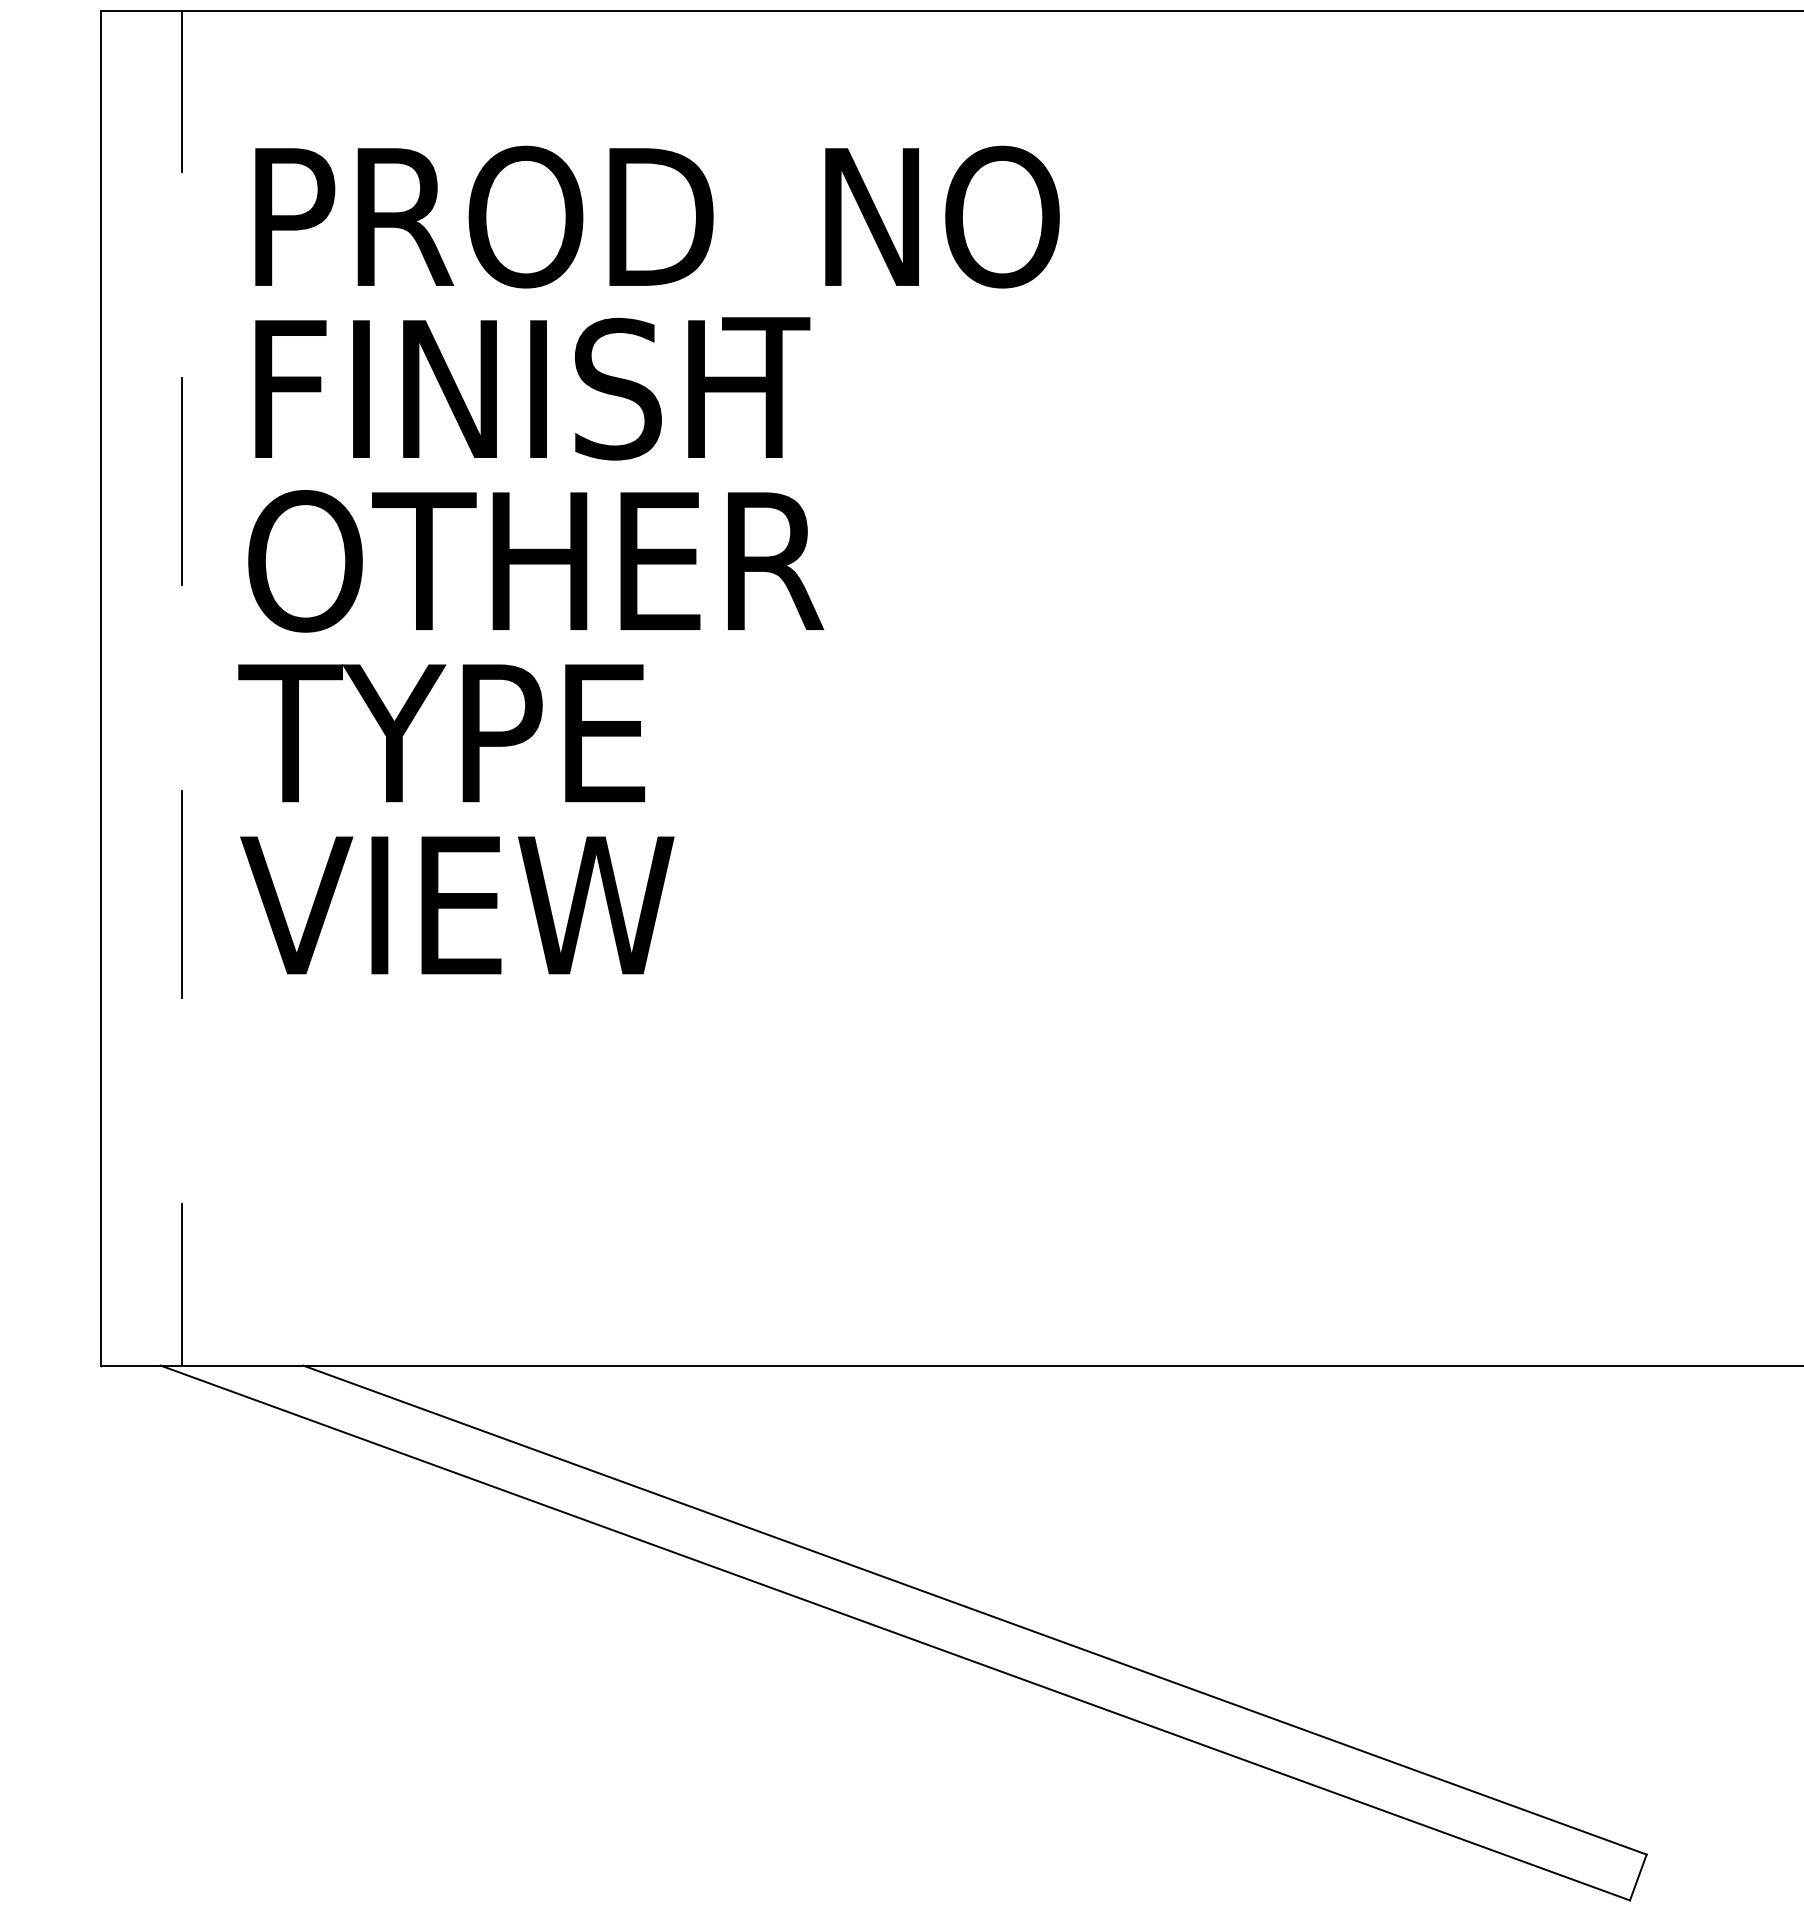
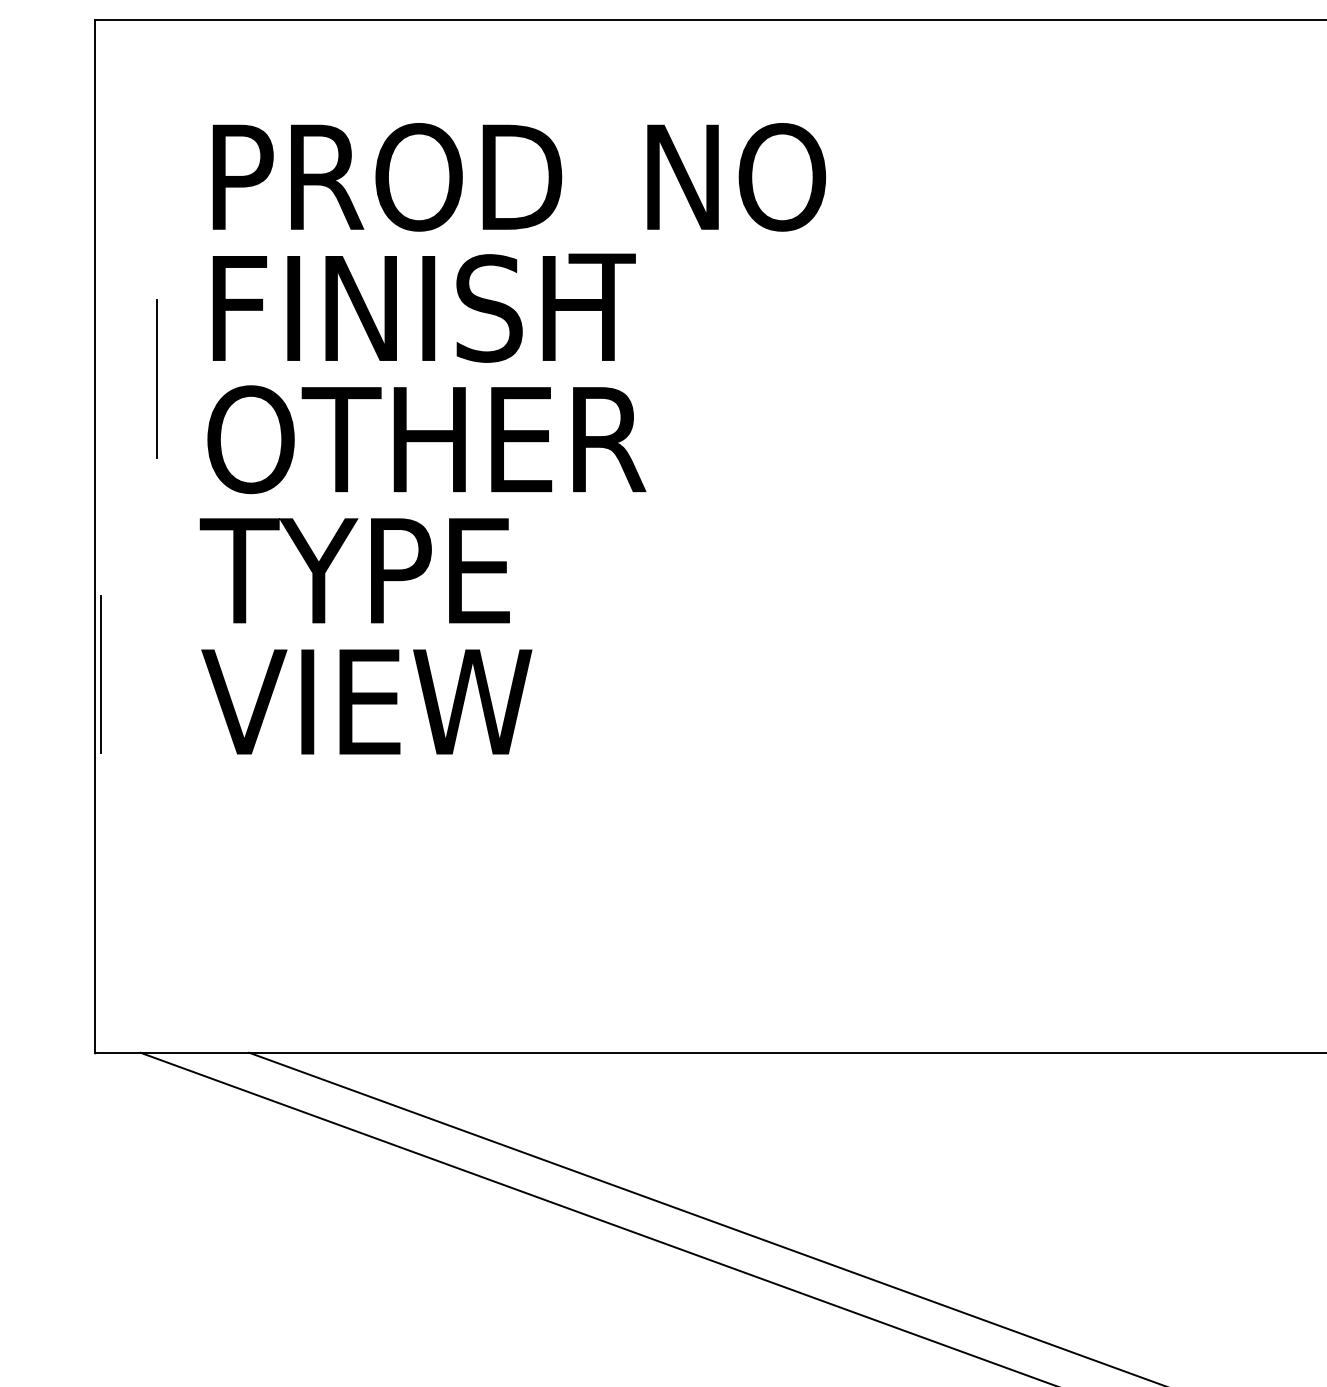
line: (182, 90) -> (157, 80), removed
line: (181, 894) -> (100, 674), moved
line: (182, 1284) -> (157, 990), removed

